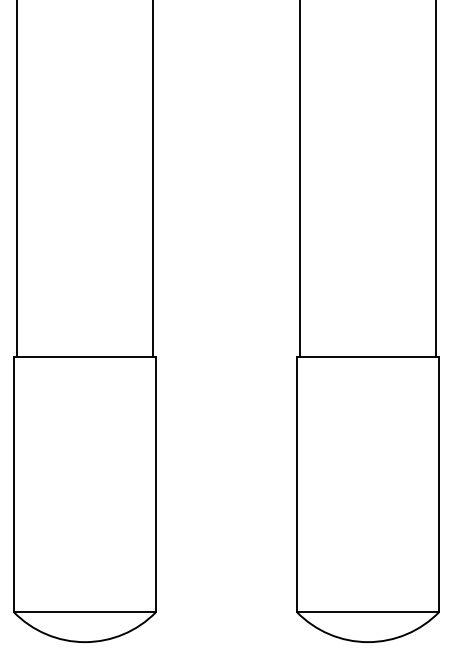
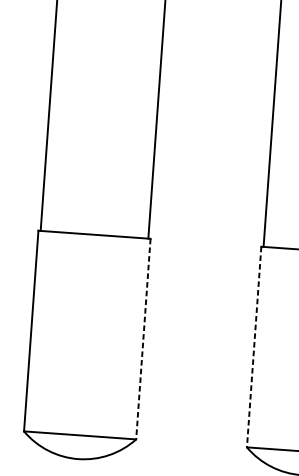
line: (156, 485) -> (143, 339), solid -> dashed
line: (296, 485) -> (253, 347), solid -> dashed

